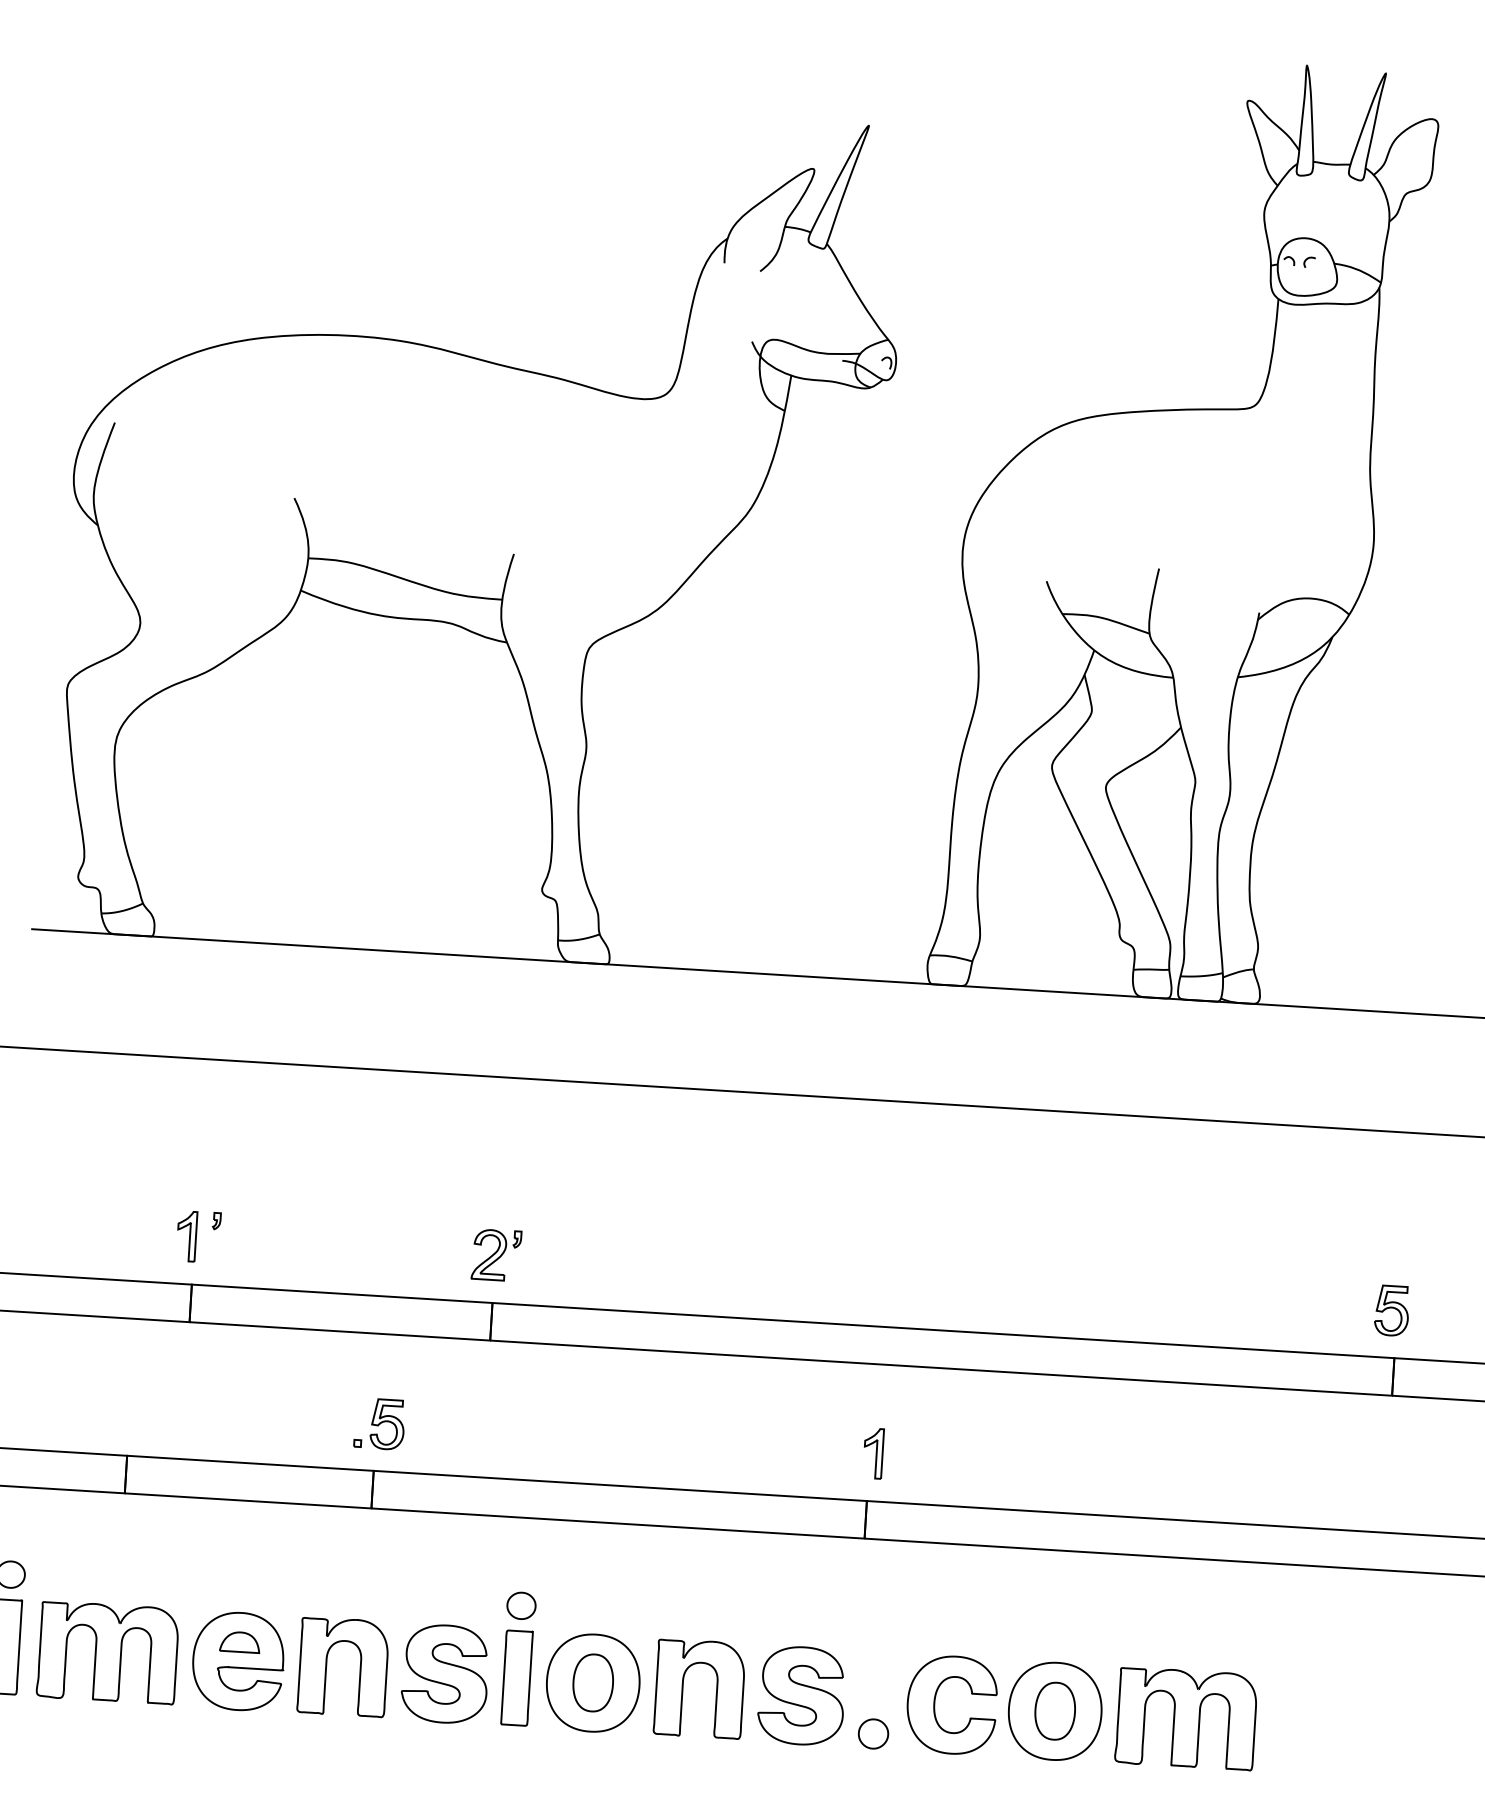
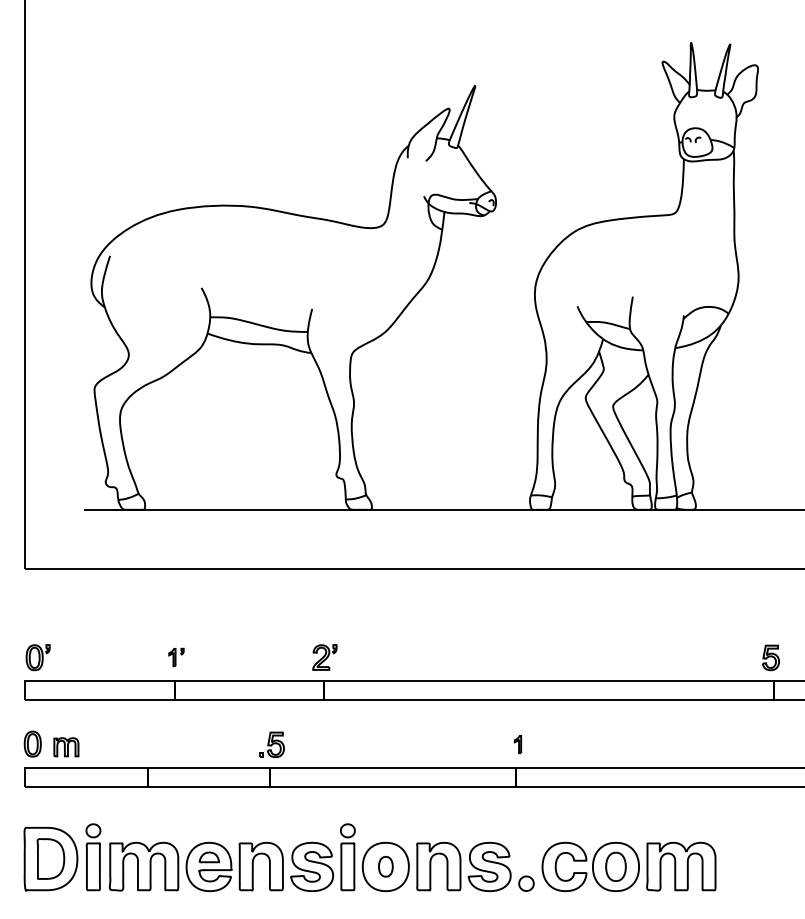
part: (198, 1236) -> (176, 657), size x0.7
part: (872, 1453) -> (517, 744), size x0.7
part: (592, 1682) -> (385, 866), size x0.7

